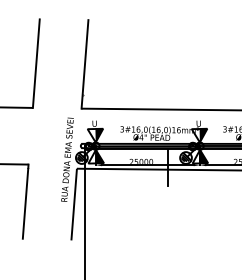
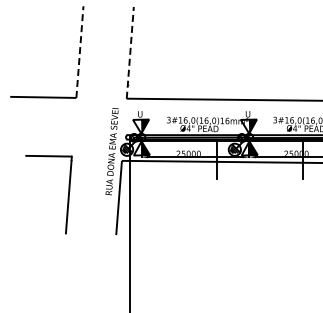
line: (35, 64) -> (79, 52), solid -> dashed
line: (85, 64) -> (130, 52), solid -> dashed

